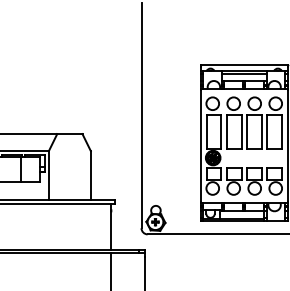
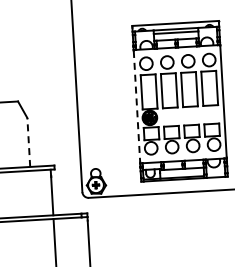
line: (200, 146) -> (136, 107), solid -> dashed
line: (90, 175) -> (28, 142), solid -> dashed

